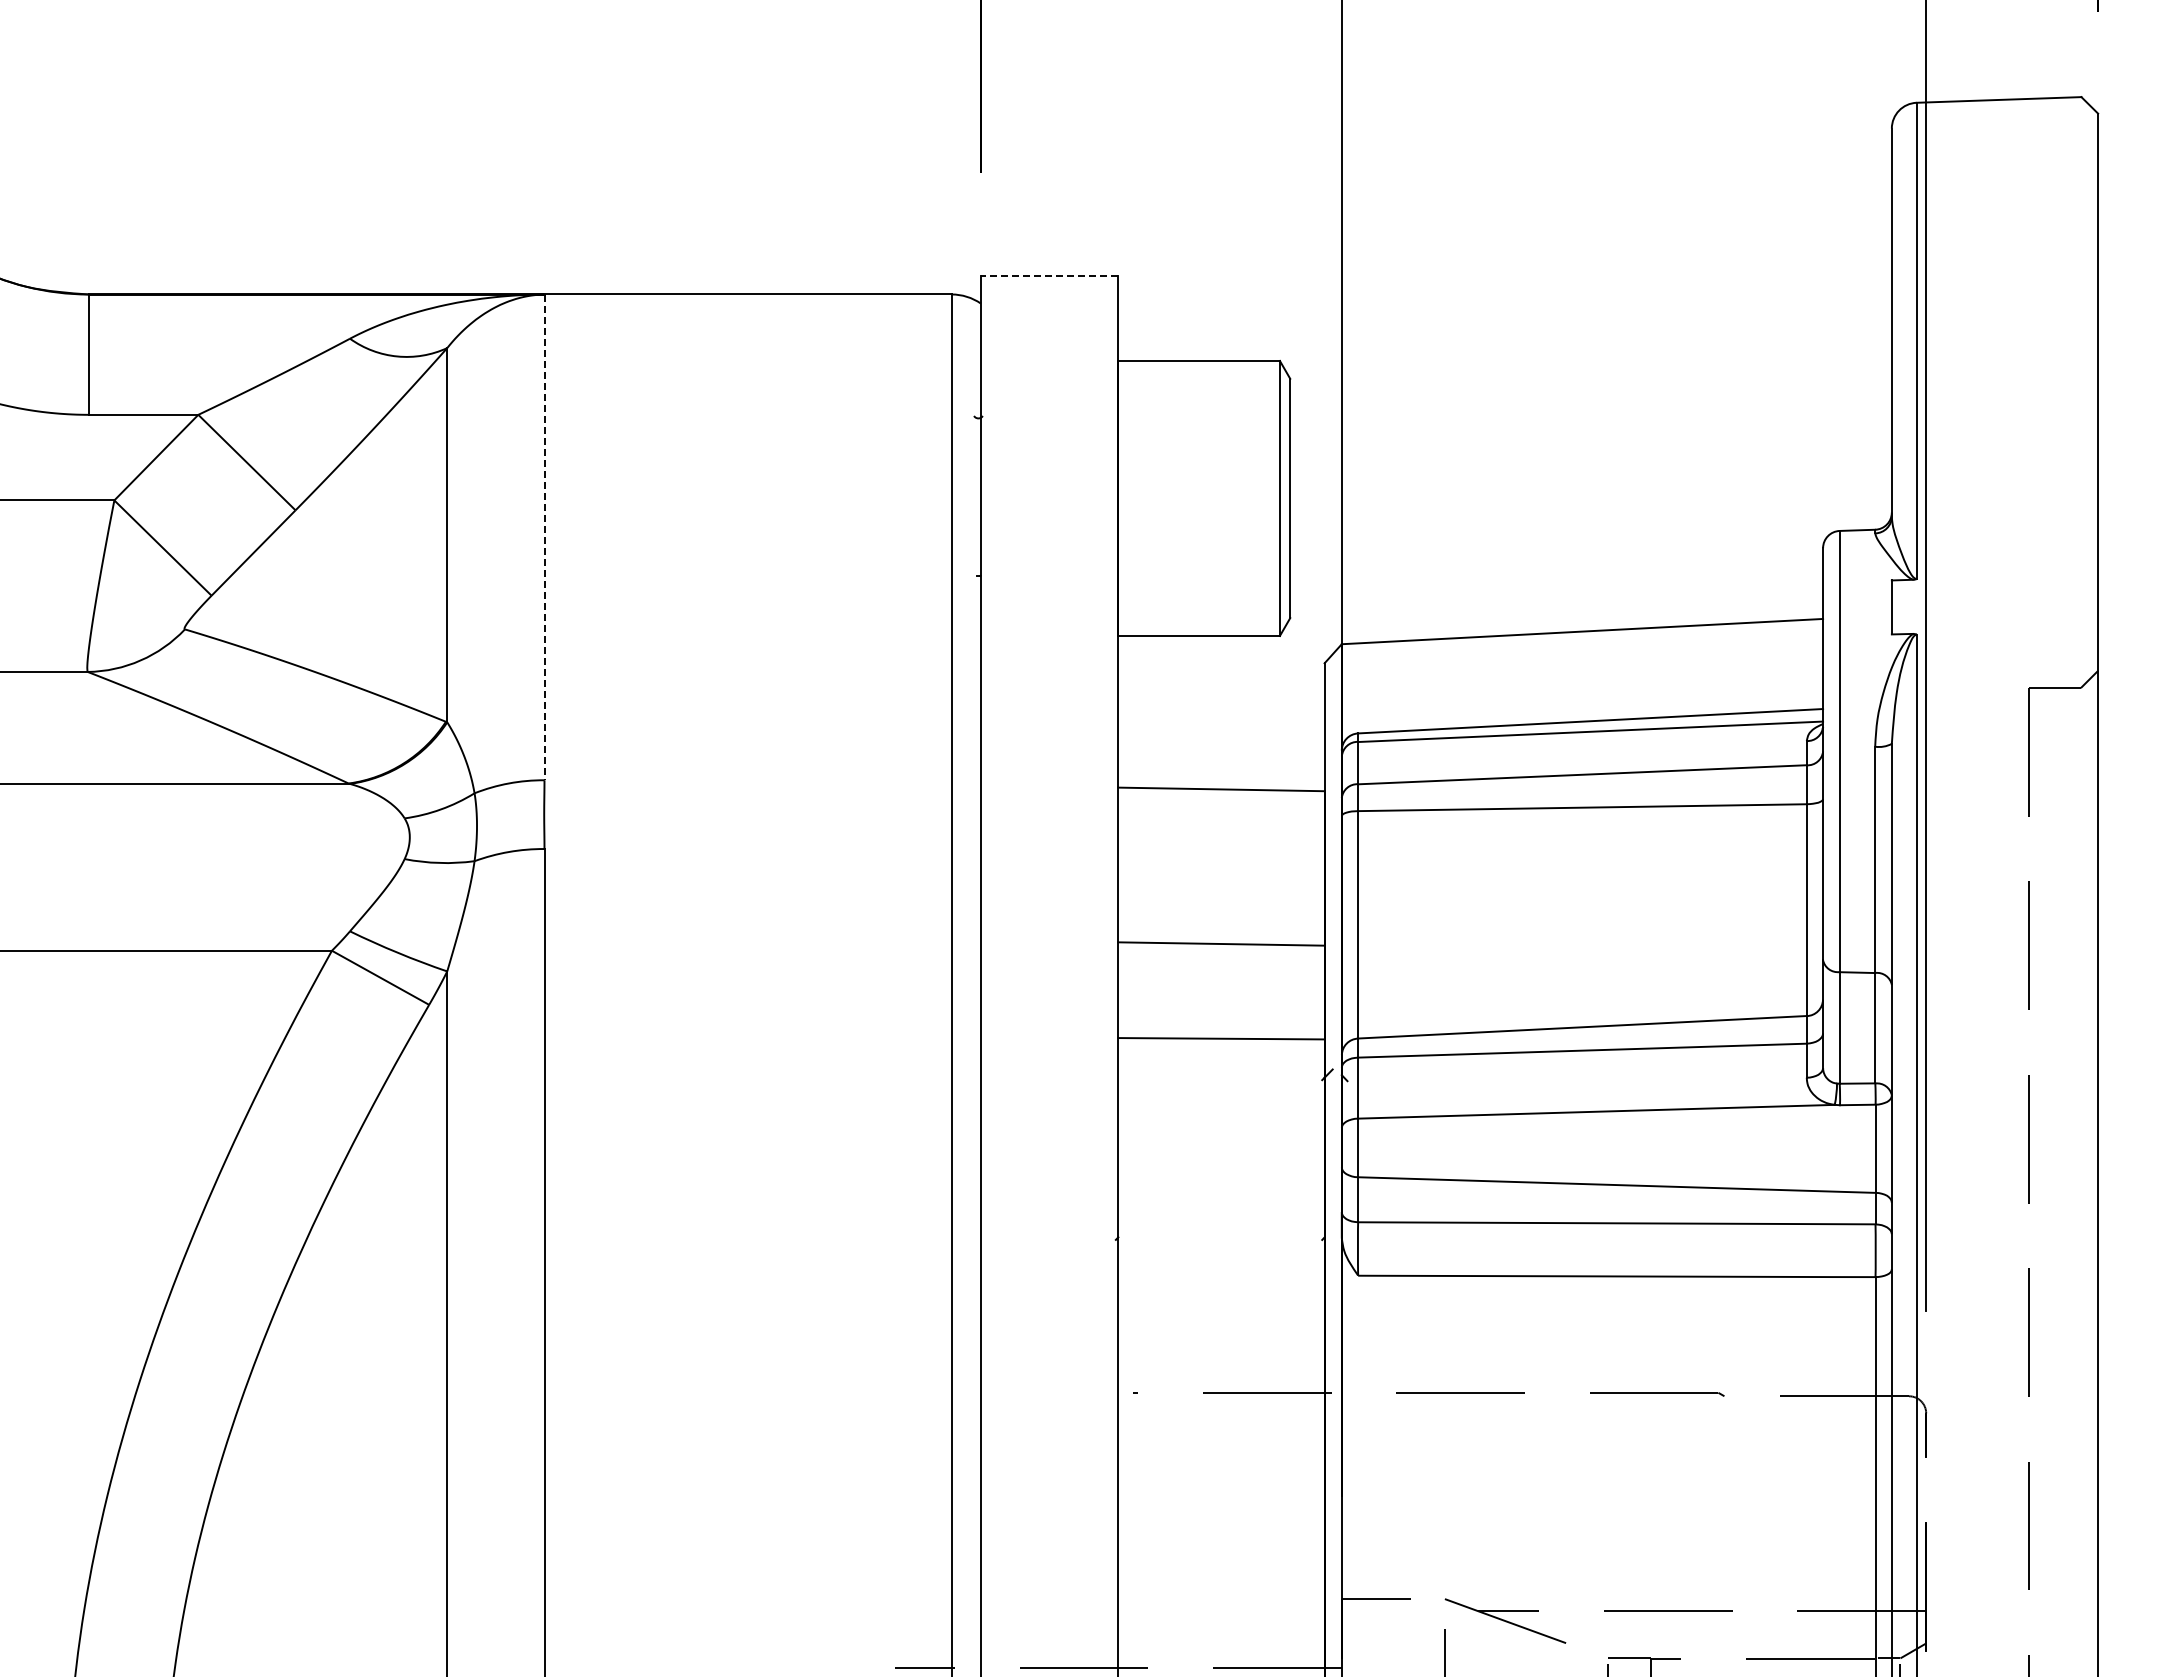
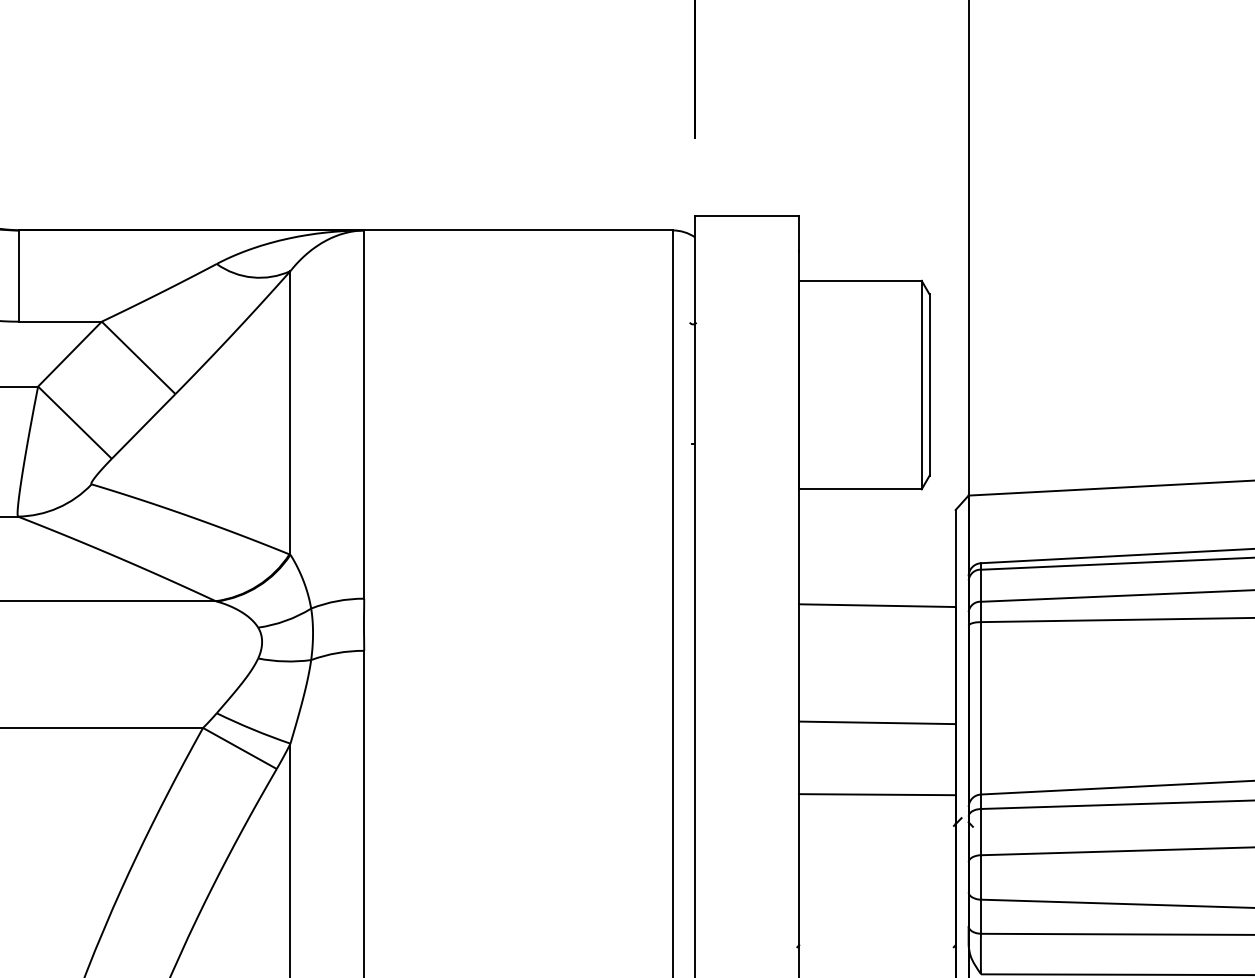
line: (1049, 275) -> (747, 216), dashed -> solid
line: (544, 537) -> (364, 414), dashed -> solid

